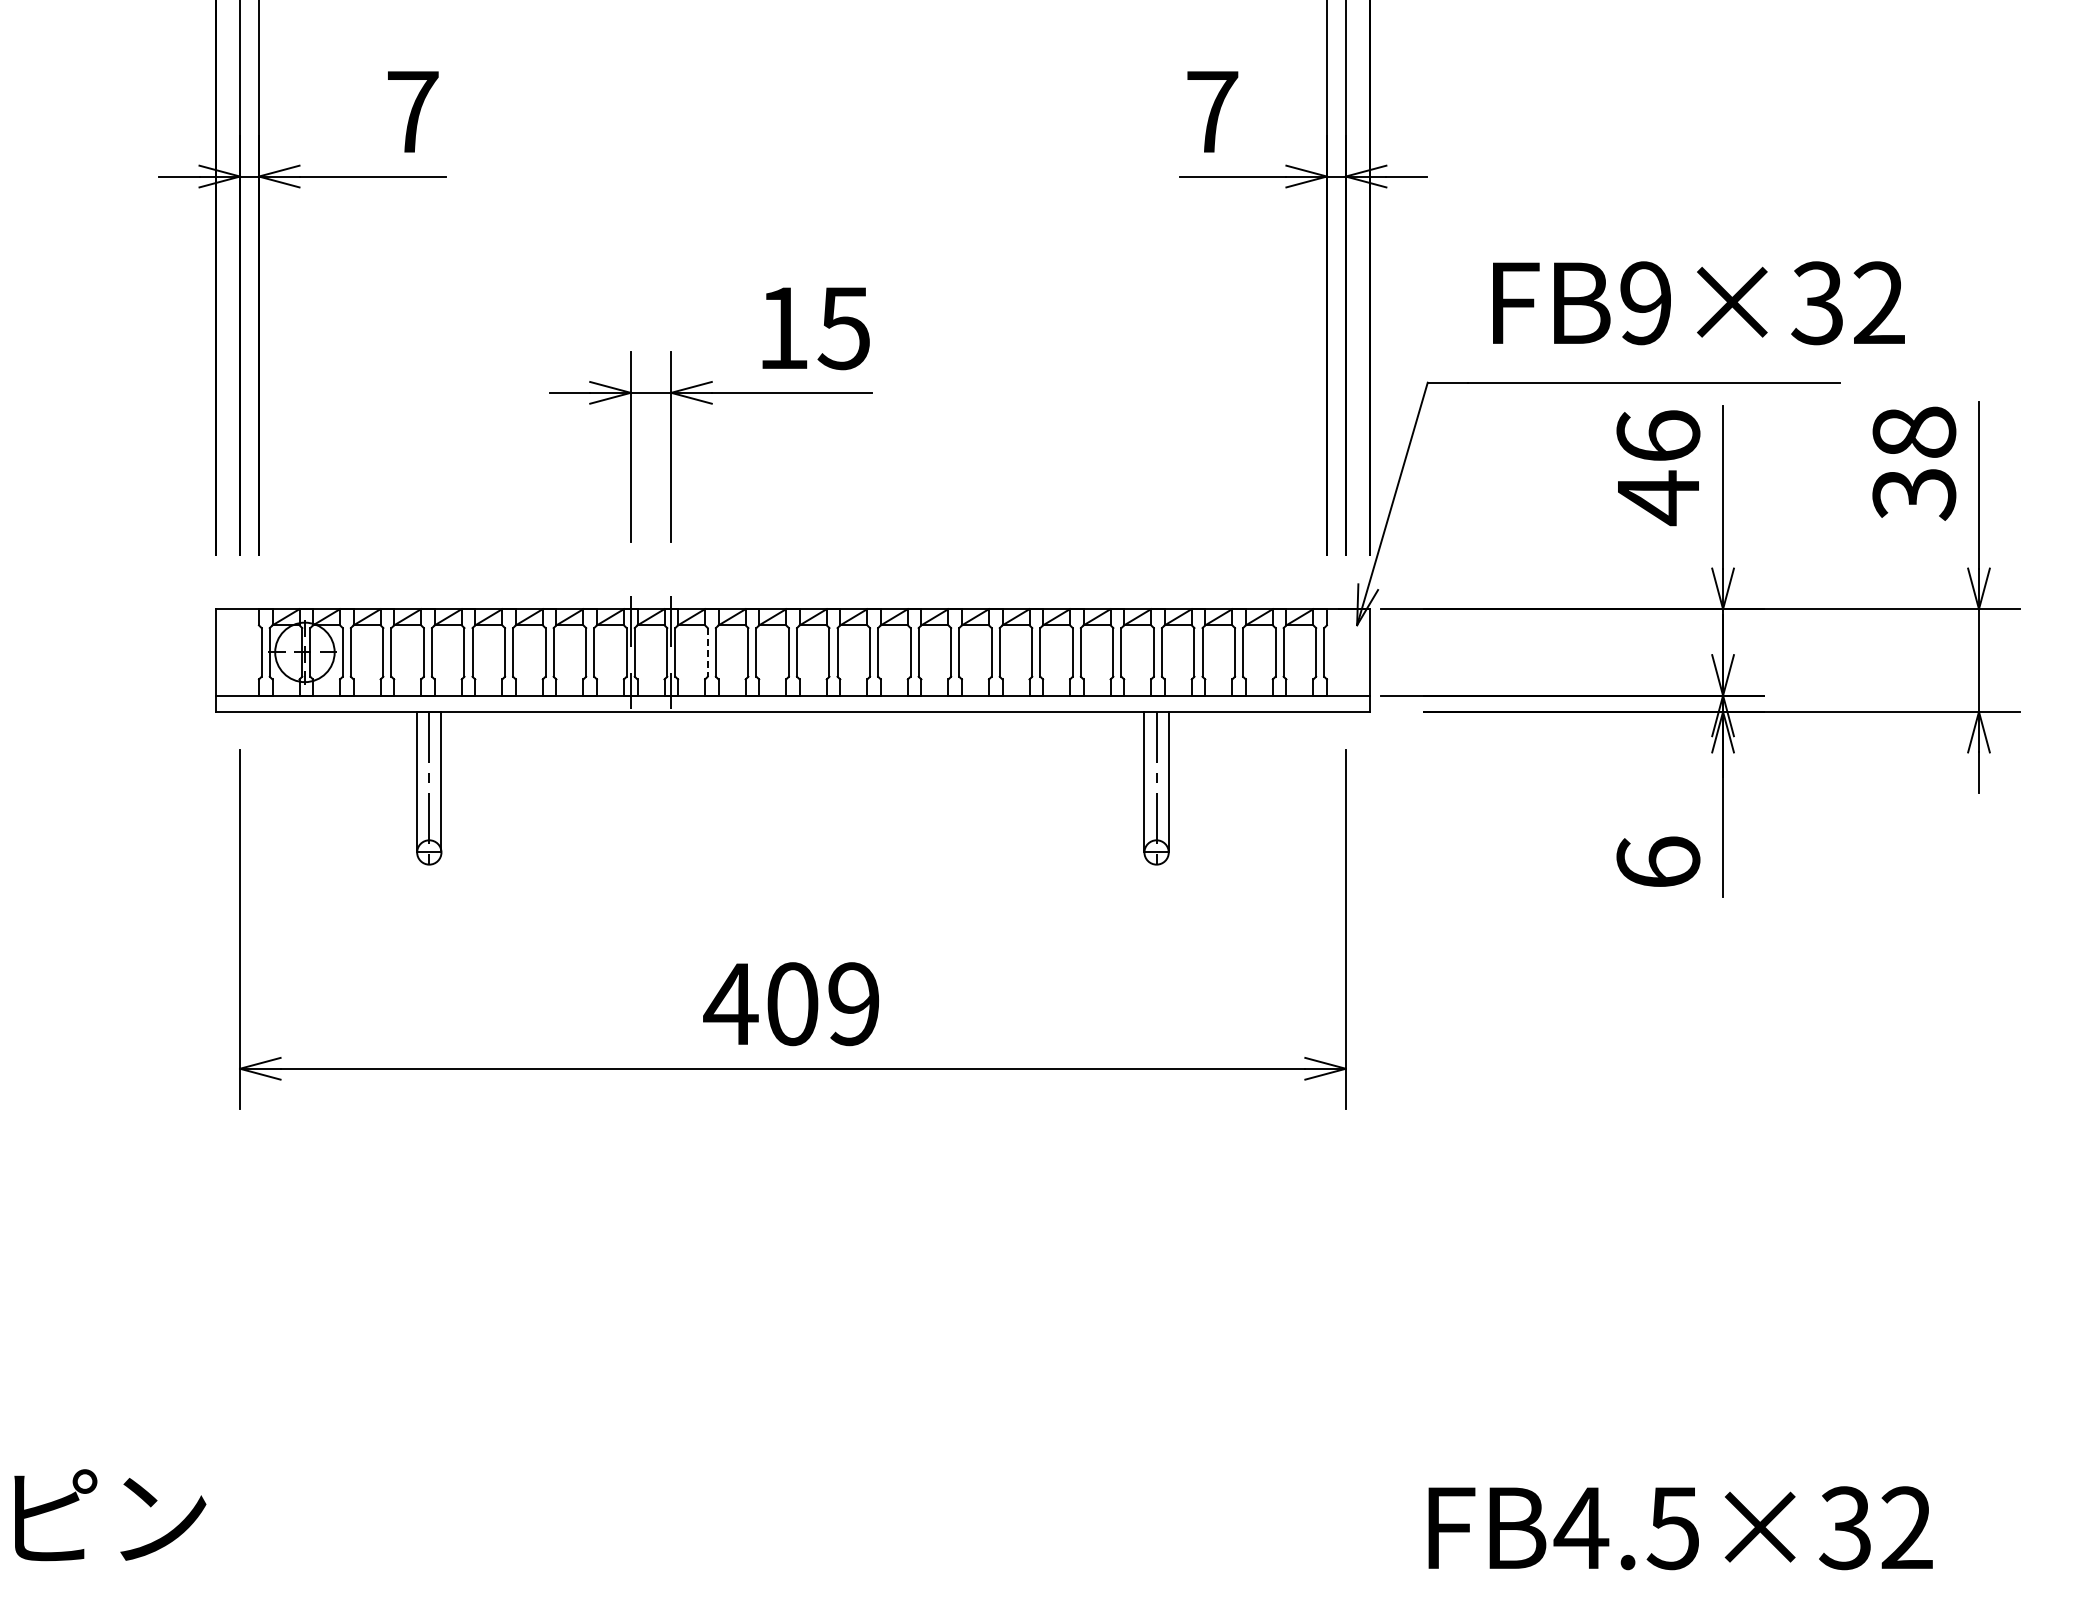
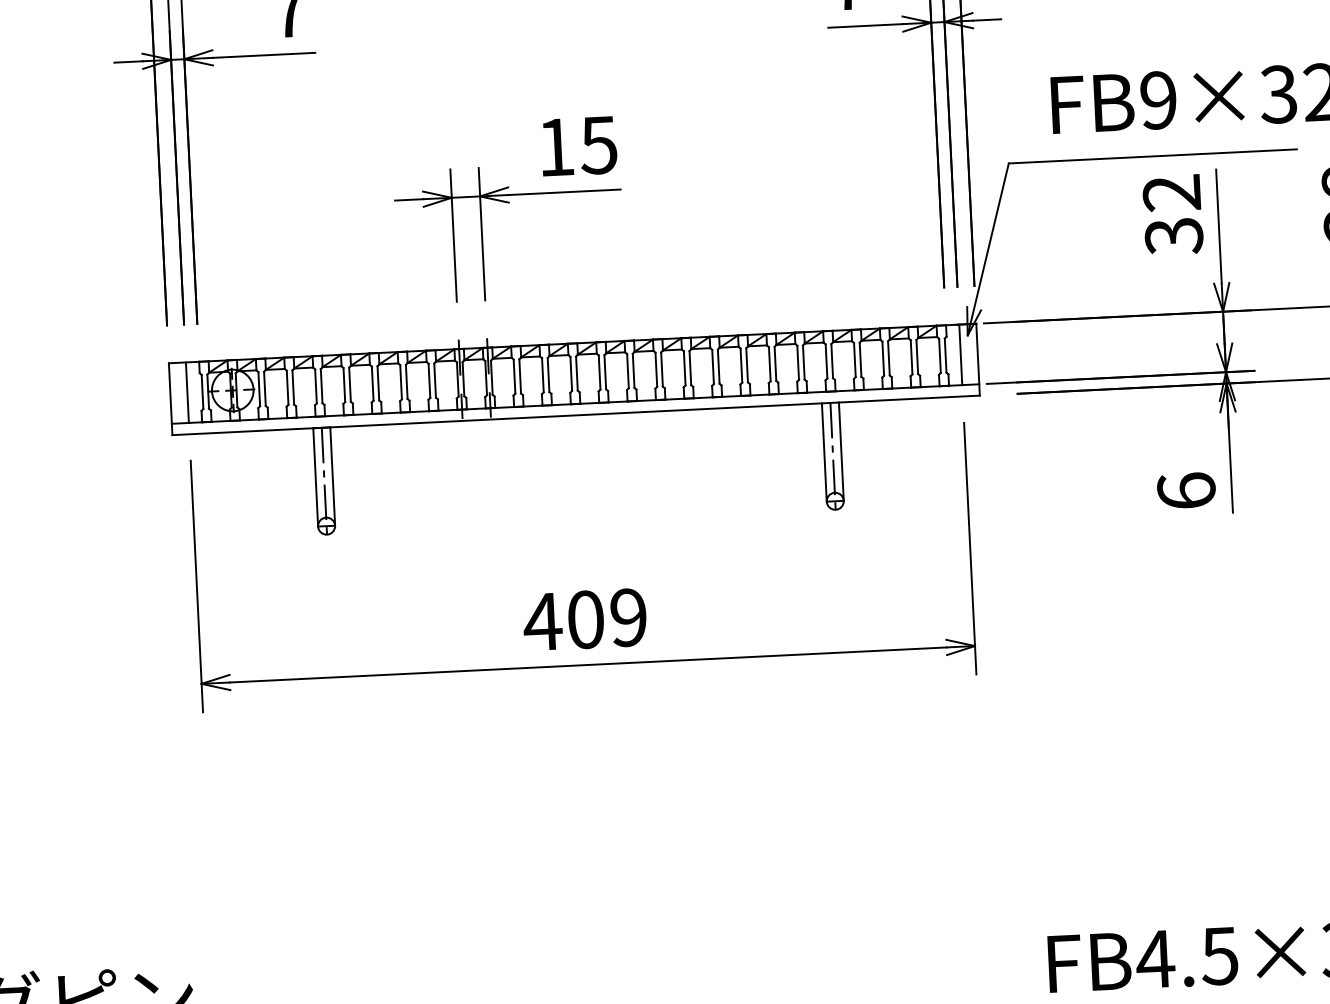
text: (1658, 468) -> (1173, 215), 46 -> 32
line: (240, 652) -> (187, 392), added
line: (707, 652) -> (514, 376), dashed -> solid
line: (1345, 652) -> (960, 354), added

